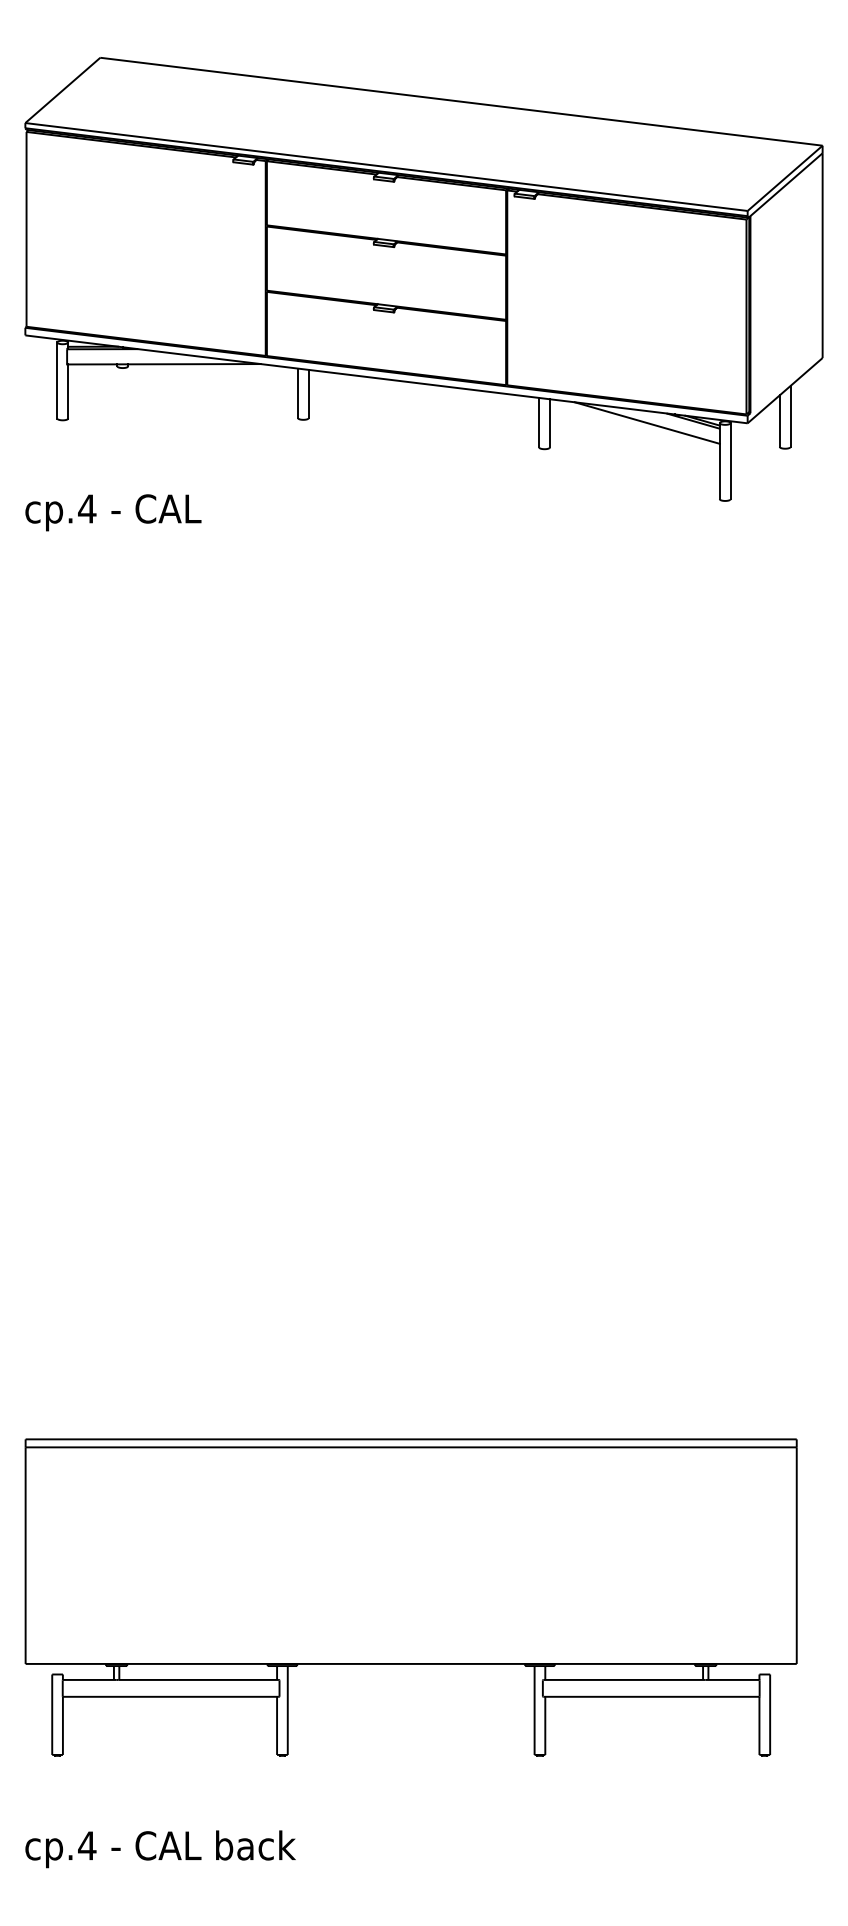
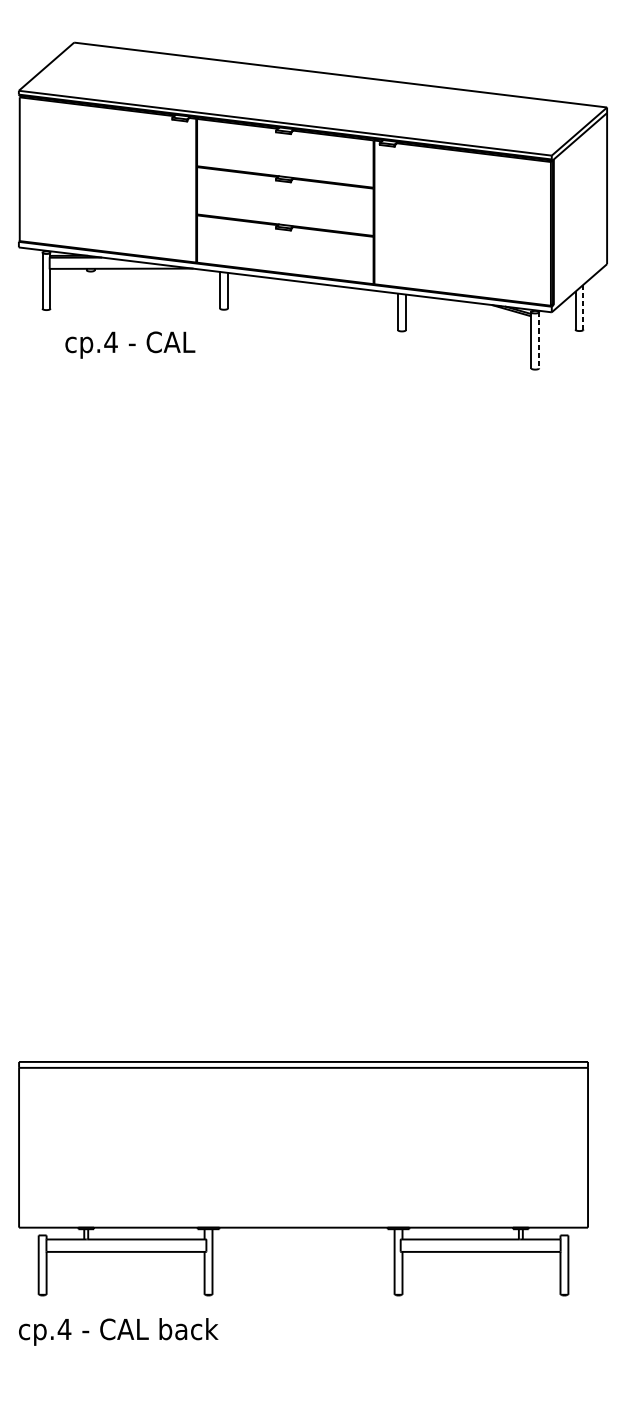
line: (790, 416) -> (583, 307), solid -> dashed
line: (646, 422) -> (477, 311), removed
line: (730, 461) -> (539, 340), solid -> dashed
text: (113, 512) -> (130, 344), moved
text: (160, 1849) -> (118, 1332), moved

